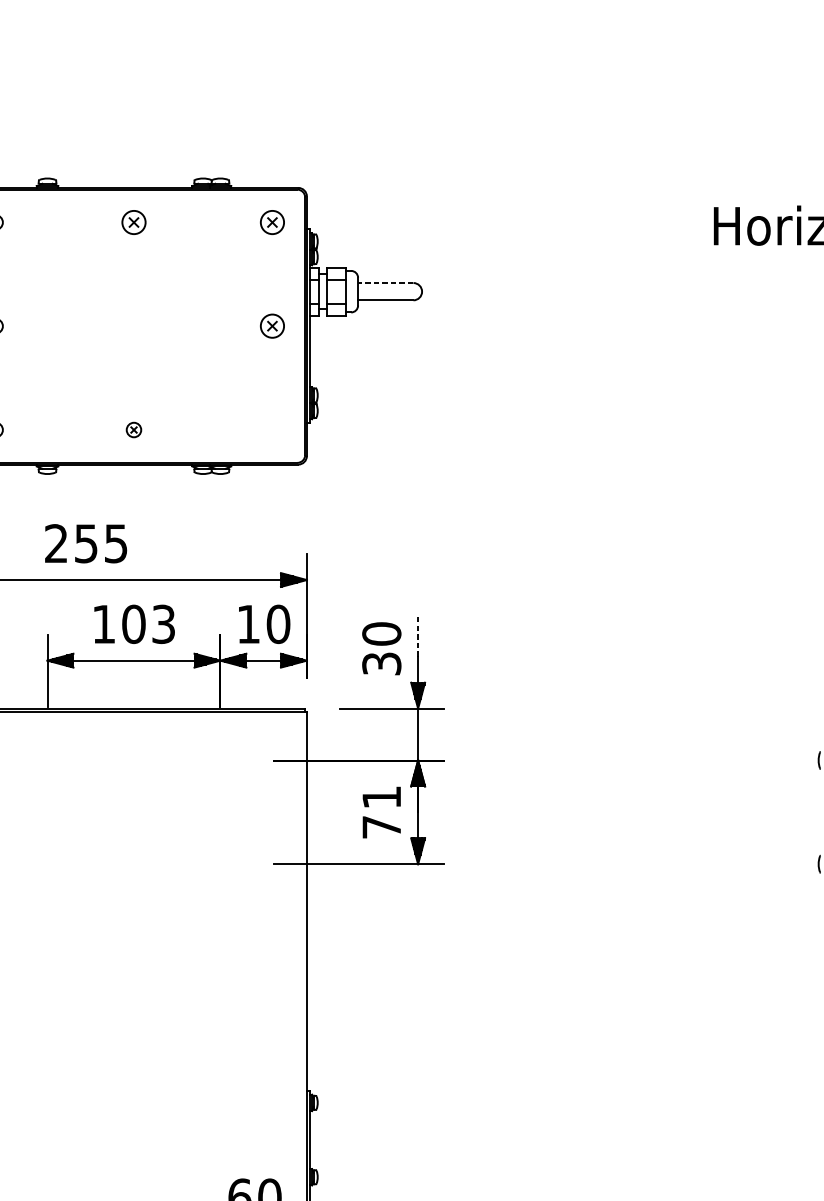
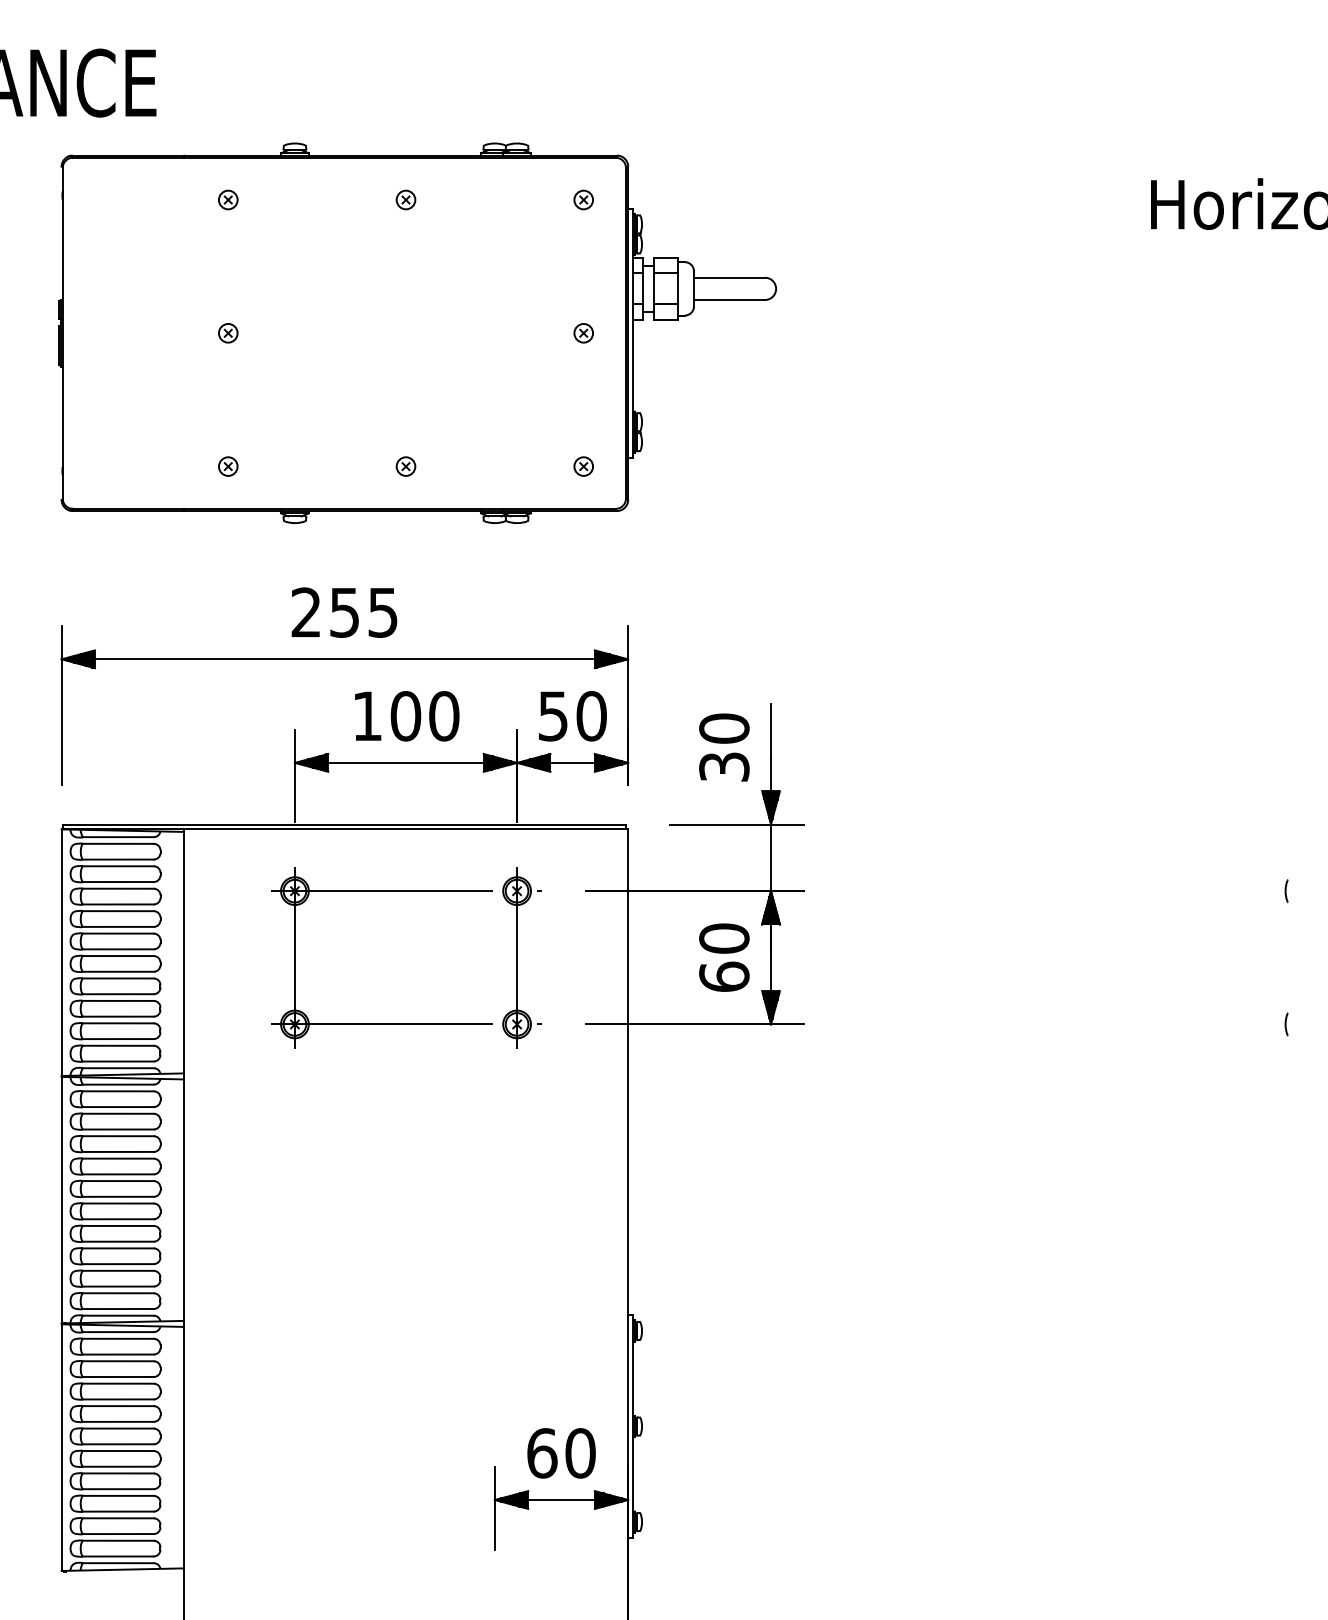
part: (133, 222) -> (405, 199), size x0.62
part: (272, 222) -> (583, 199), size x0.62
line: (385, 282) -> (729, 277), dashed -> solid
part: (272, 326) -> (583, 333), size x0.62
part: (272, 429) -> (583, 466), added
text: (163, 624) -> (444, 716), 103 -> 100
text: (248, 624) -> (553, 716), 10 -> 50
line: (418, 636) -> (771, 731), dashed -> solid
part: (134, 760) -> (406, 891), added
text: (381, 812) -> (724, 957), 71 -> 60

